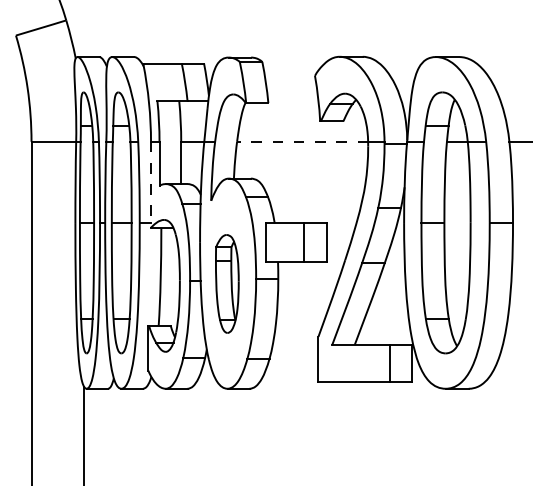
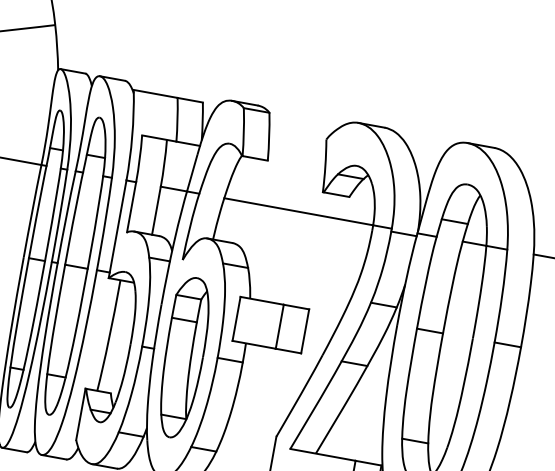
line: (302, 141) -> (298, 211), dashed -> solid
line: (151, 184) -> (118, 229), dashed -> solid
part: (227, 283) -> (184, 357), size x1.43

